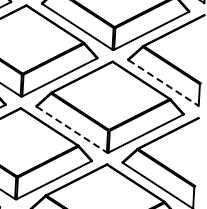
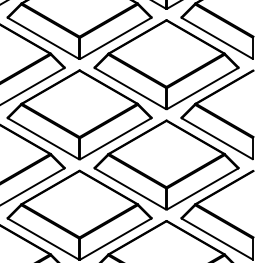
line: (163, 82) -> (217, 138), dashed -> solid
line: (71, 129) -> (130, 188), dashed -> solid

